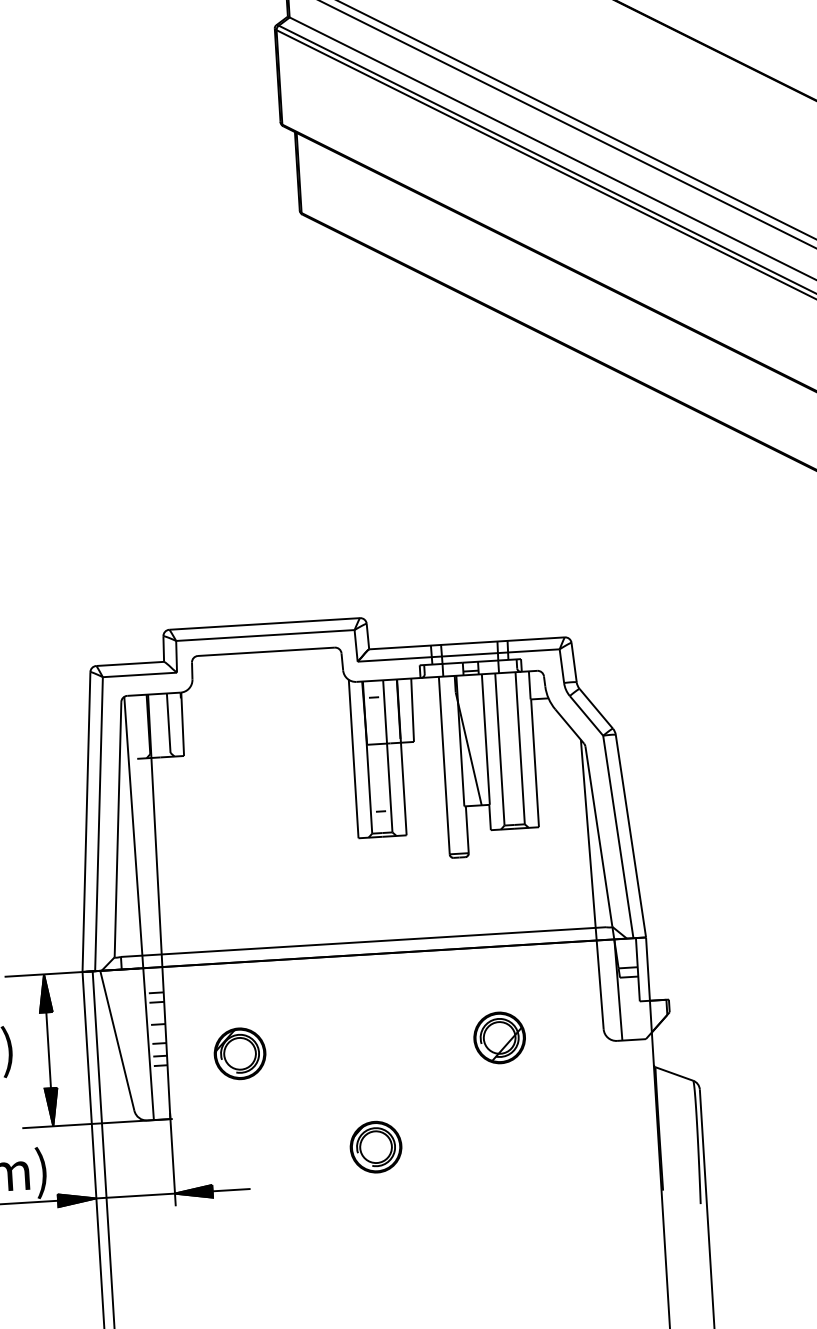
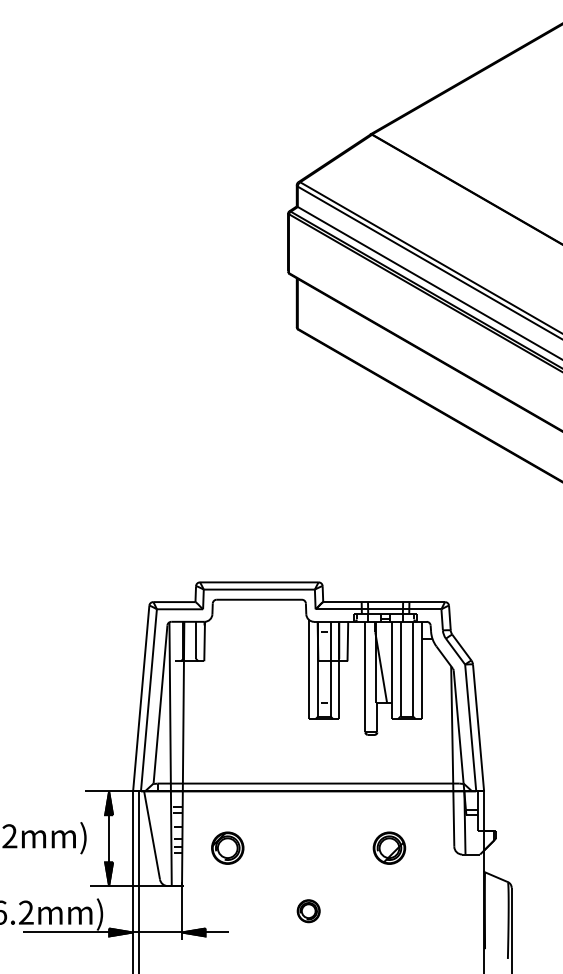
part: (375, 1145) -> (308, 910), size x0.7

